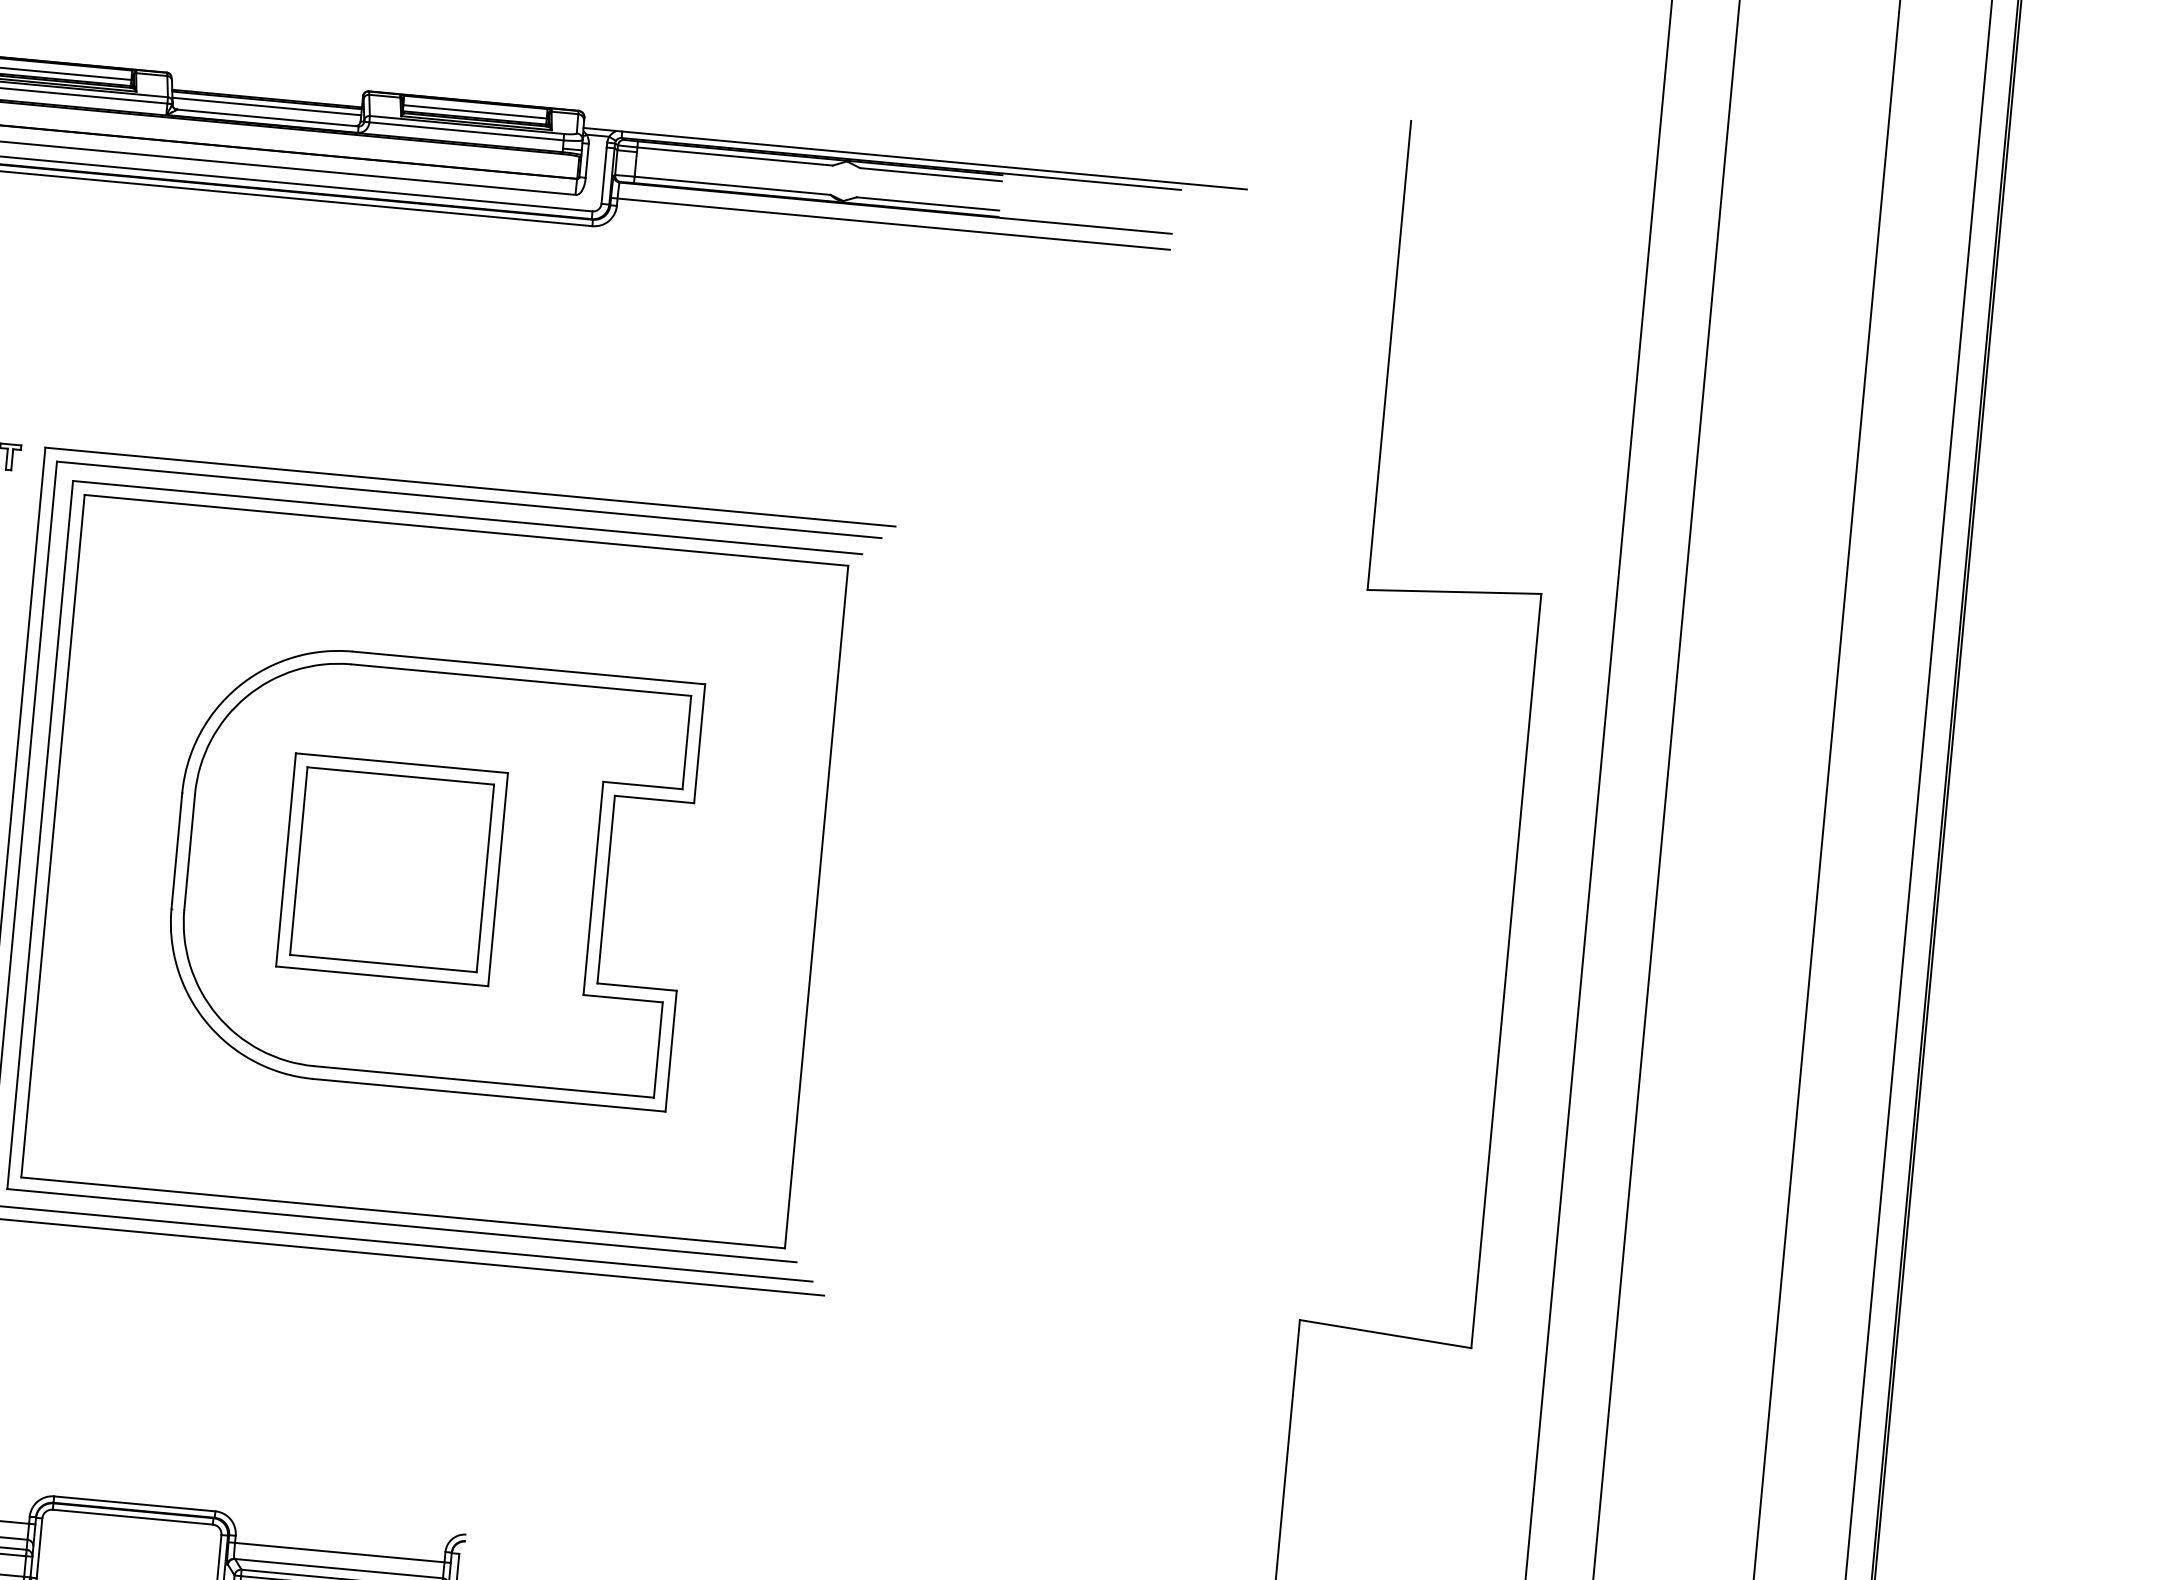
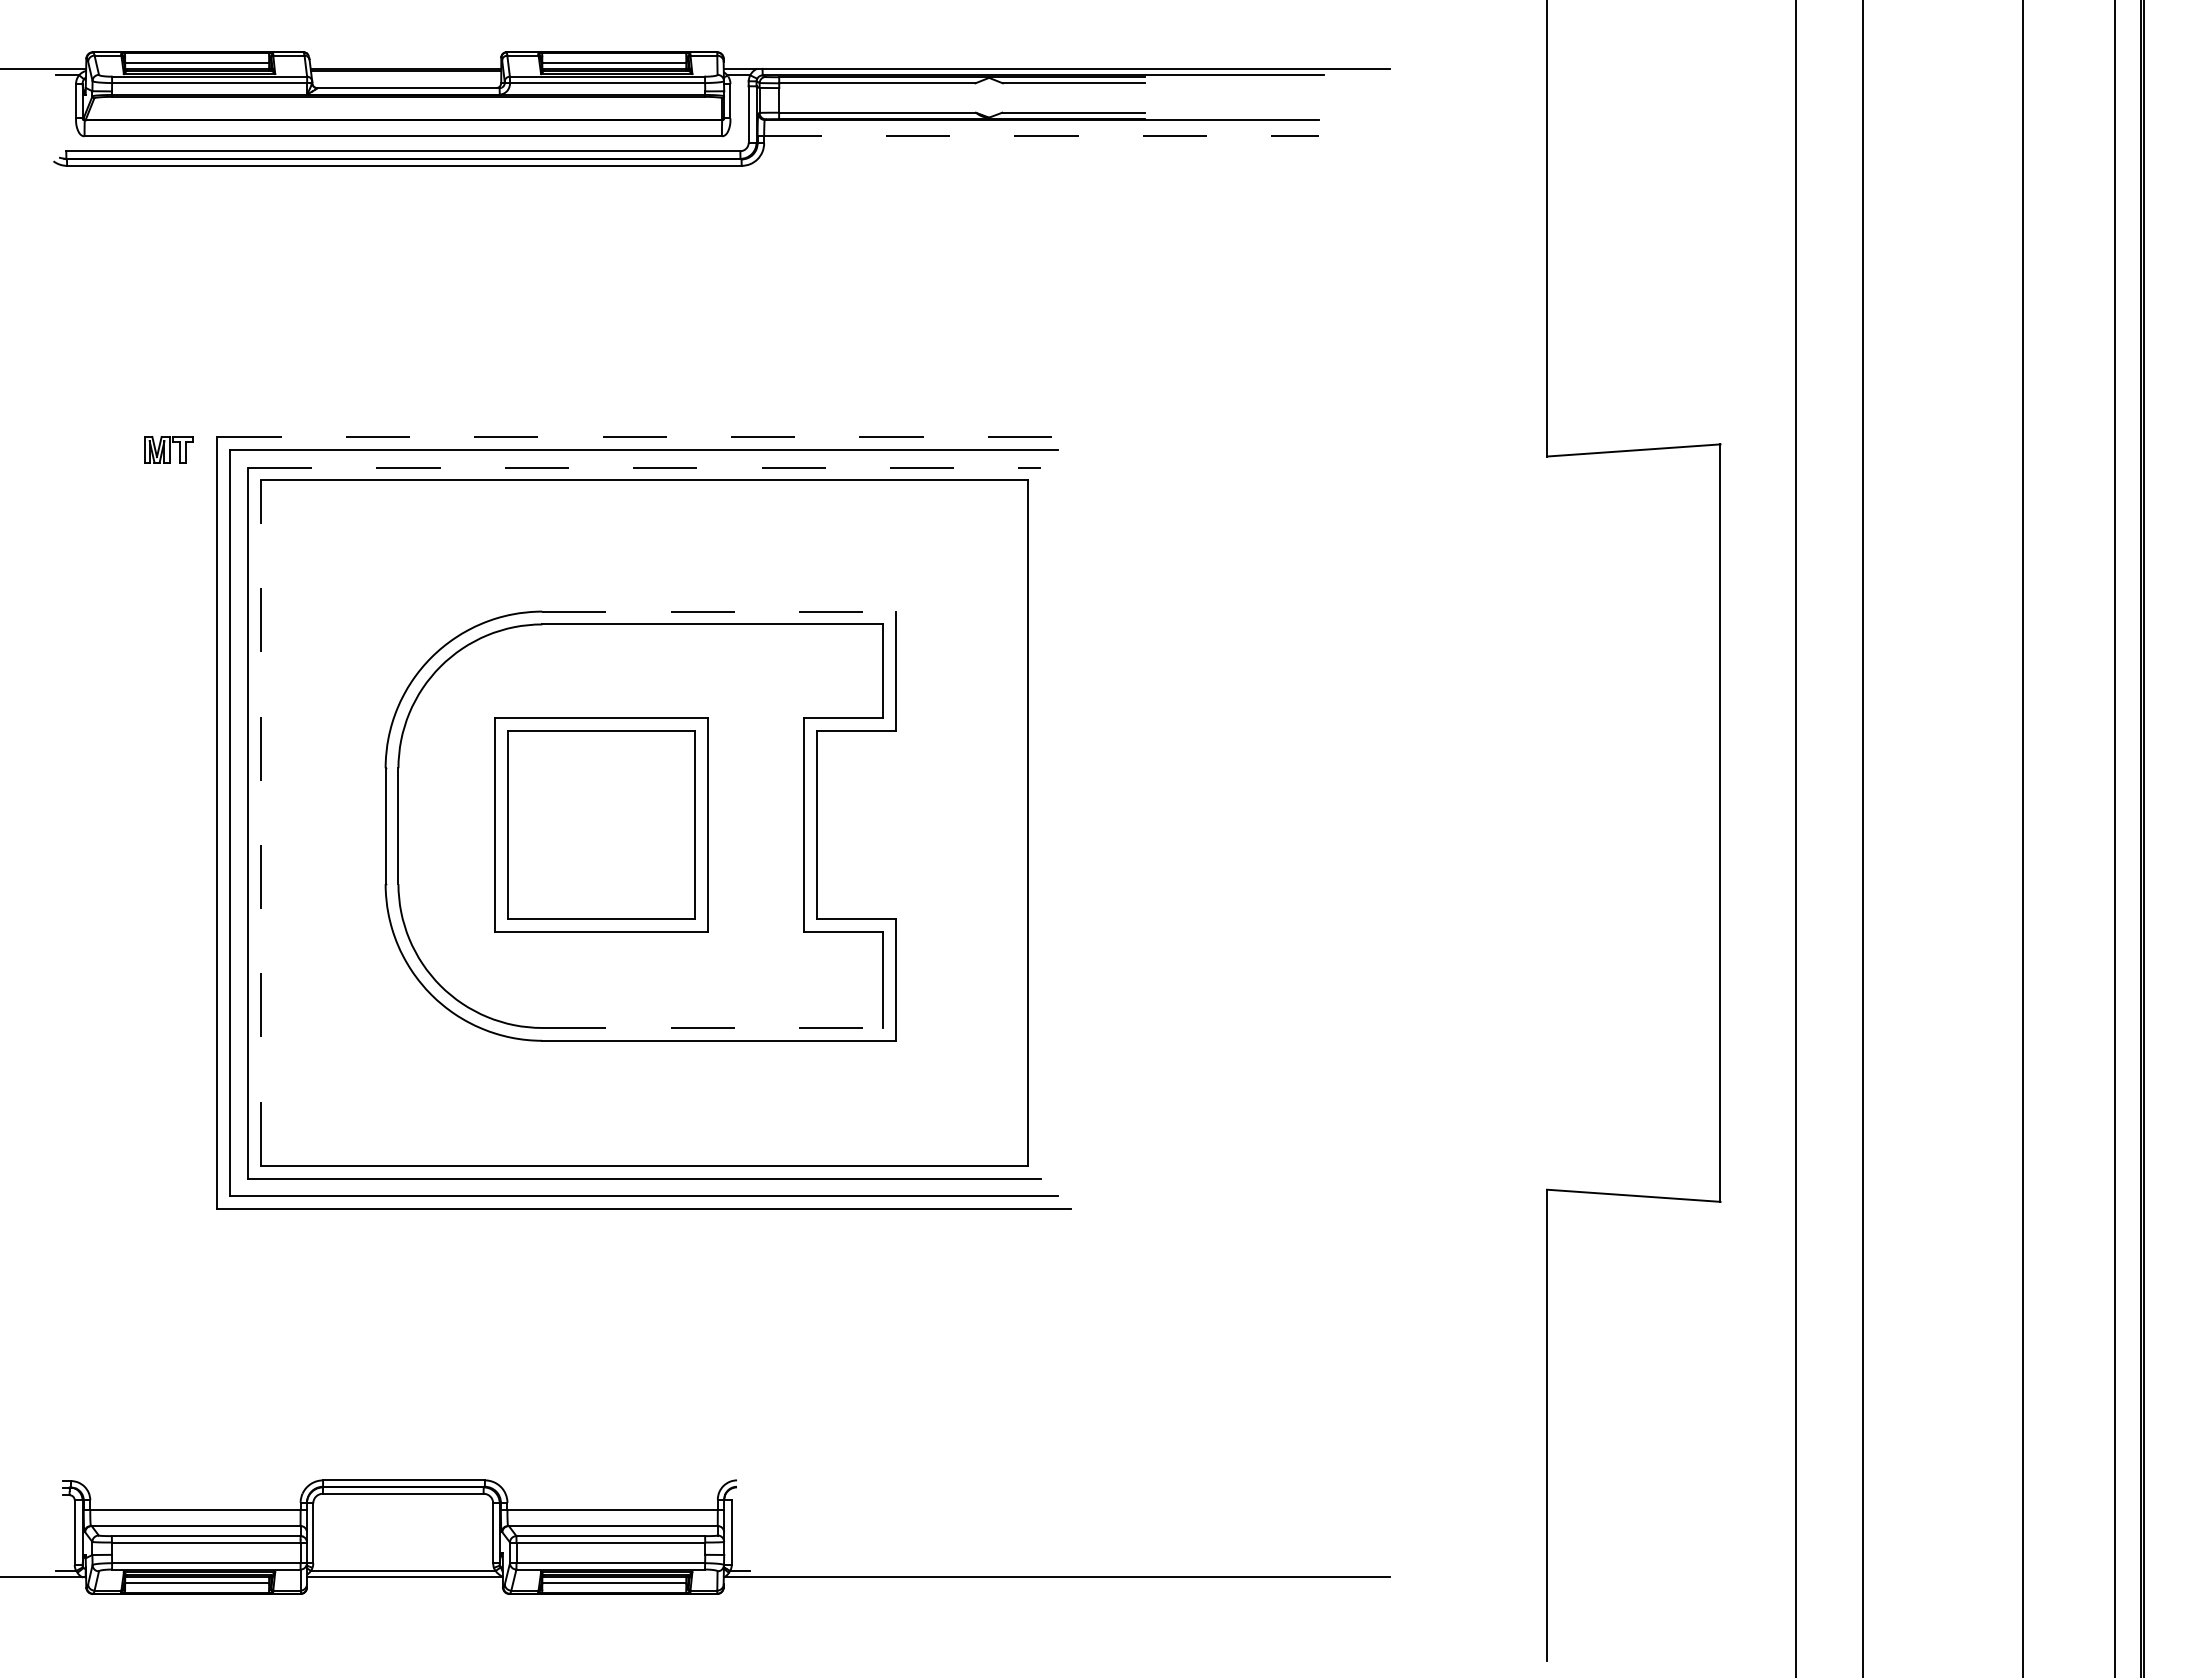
line: (266, 106) -> (406, 76), removed
line: (890, 224) -> (1038, 136), solid -> dashed
line: (470, 486) -> (644, 436), solid -> dashed
line: (467, 517) -> (644, 467), solid -> dashed
line: (529, 667) -> (719, 611), solid -> dashed
line: (52, 836) -> (260, 823), solid -> dashed
line: (483, 1081) -> (712, 1027), solid -> dashed

